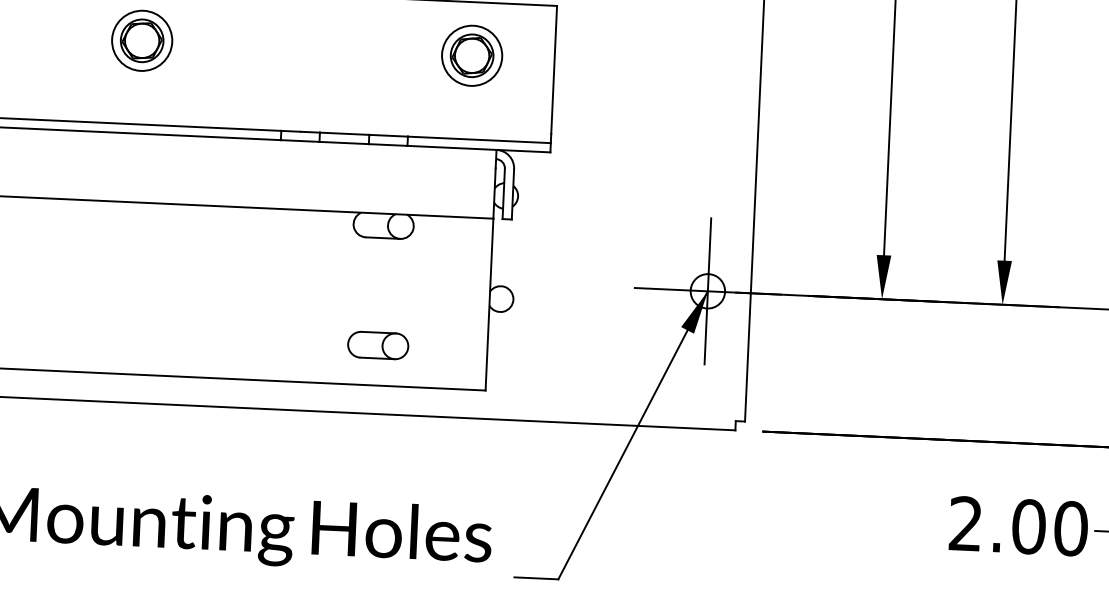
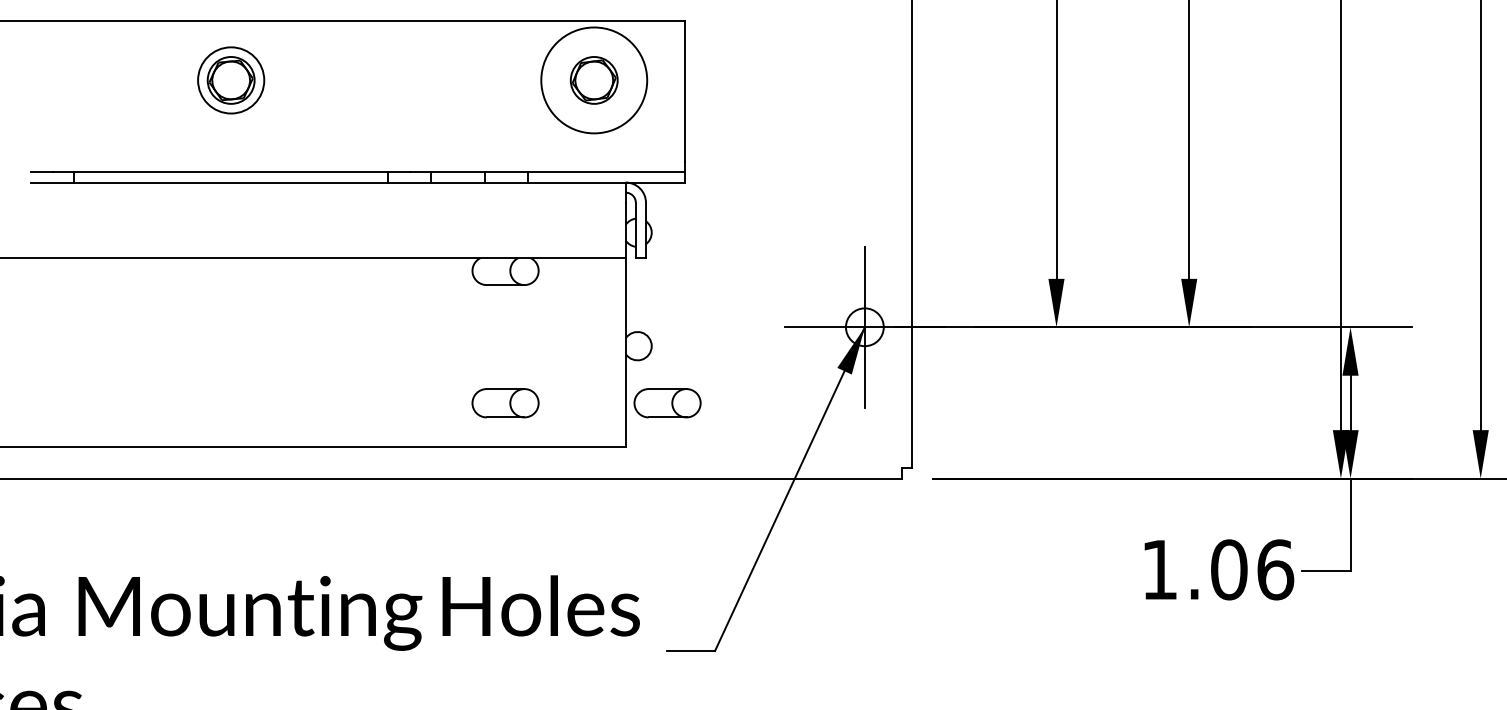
circle: (472, 55) -> (594, 80), size x1.6
part: (525, 352) -> (667, 403), added
text: (1019, 526) -> (1218, 569), 2.00 -> 1.06

